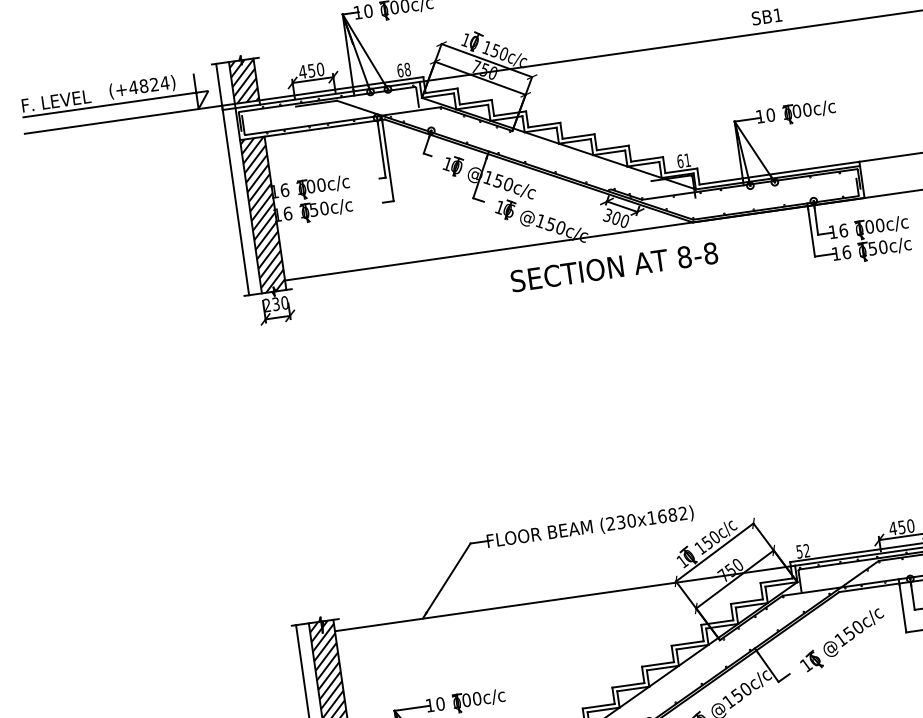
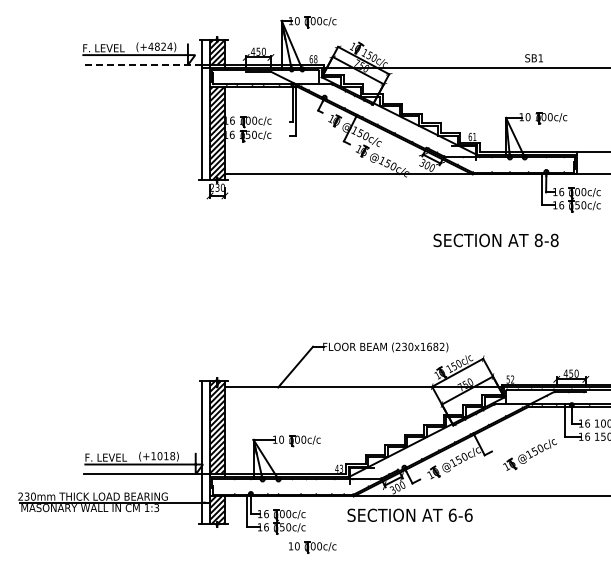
line: (123, 120) -> (142, 65), solid -> dashed
text: (613, 267) -> (495, 240), moved
part: (842, 639) -> (530, 454), moved

